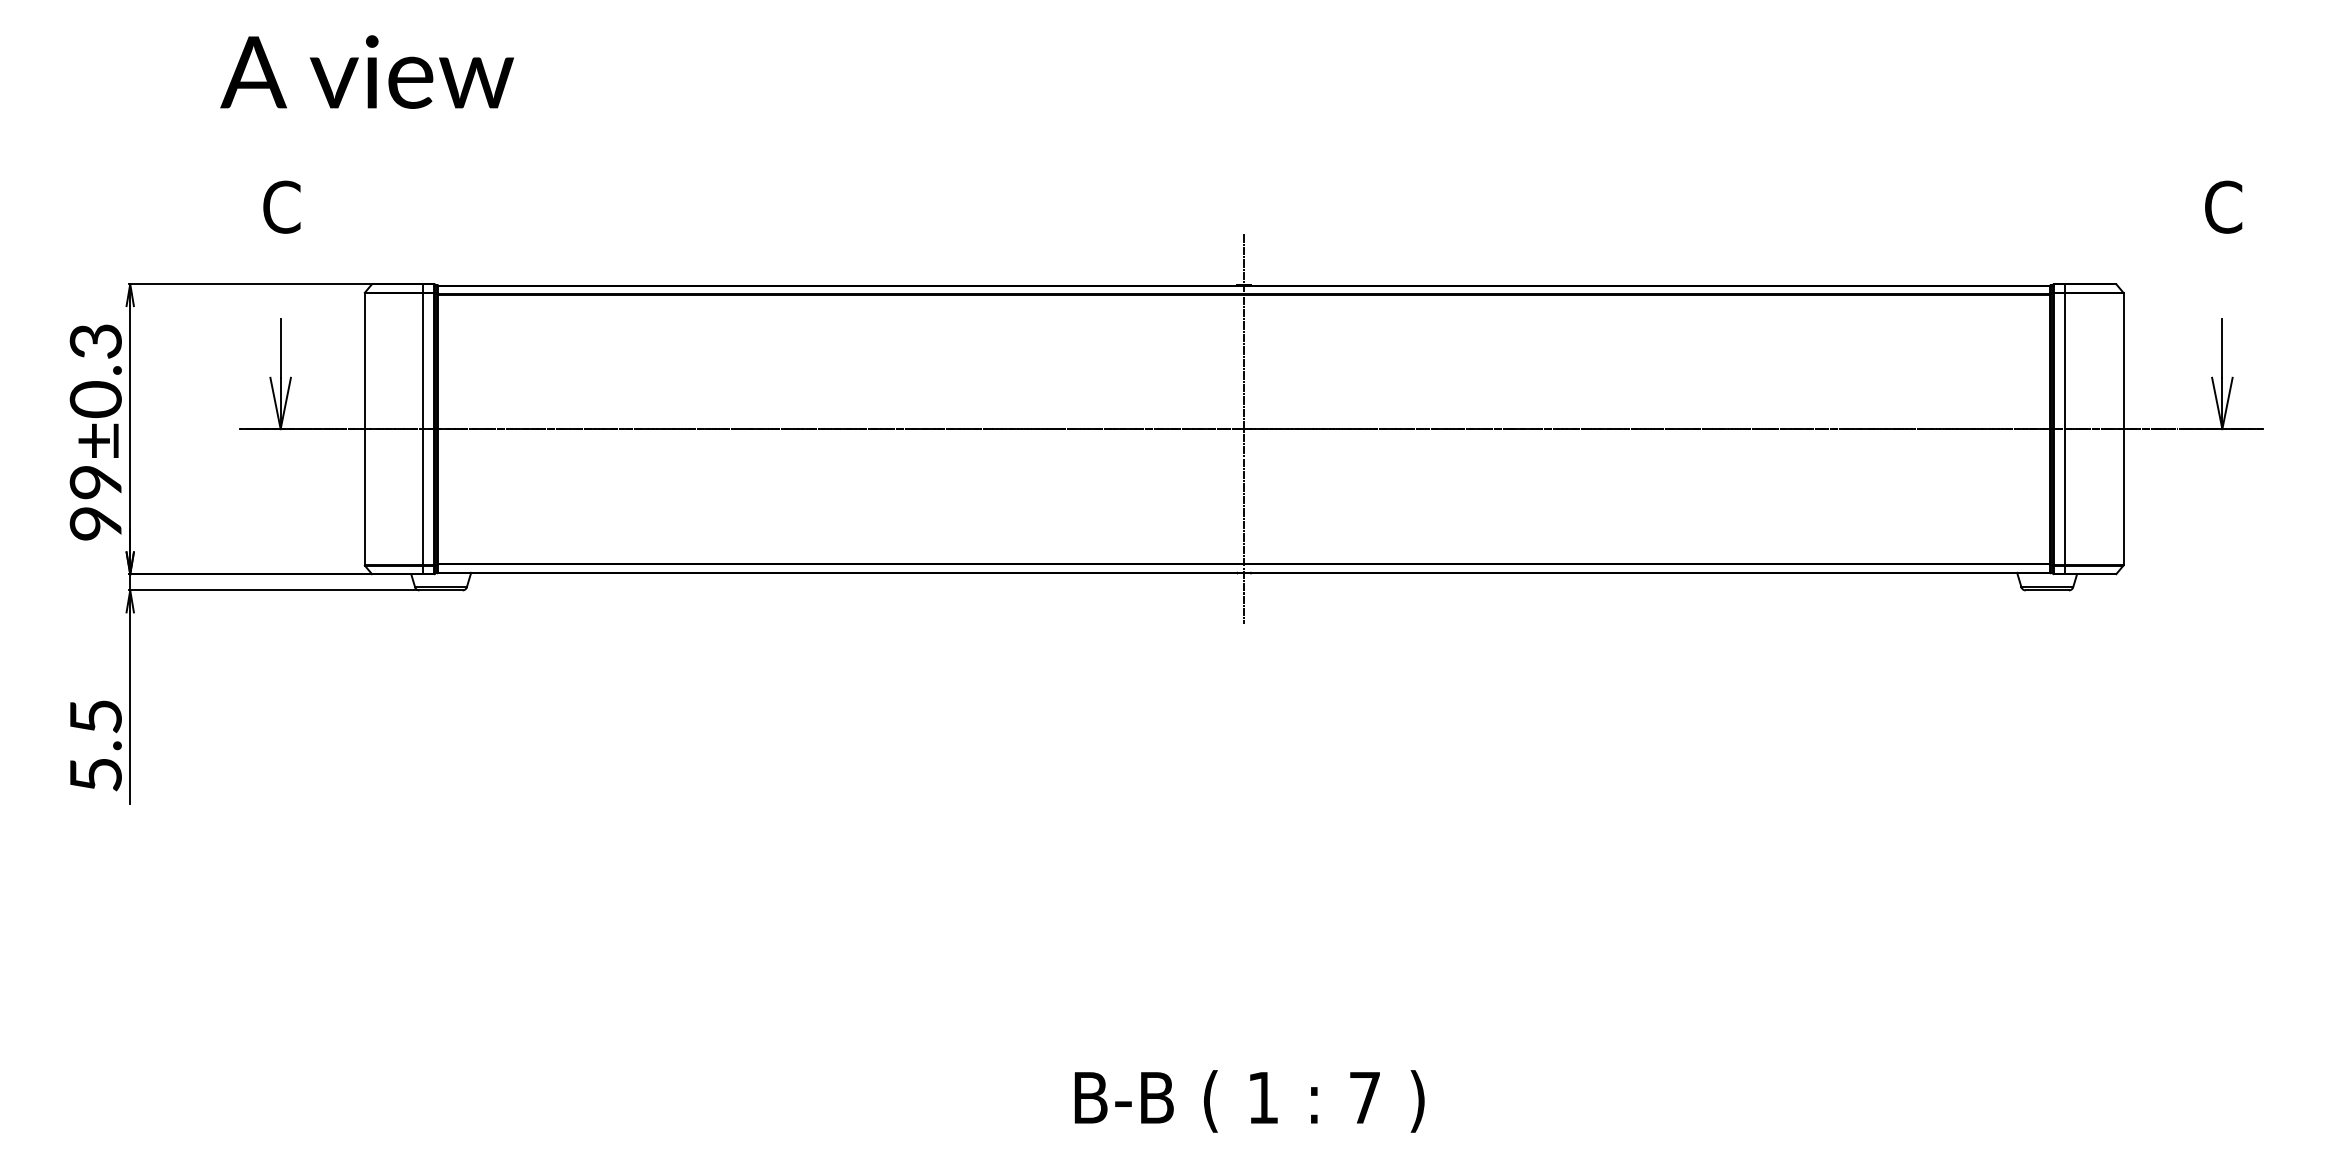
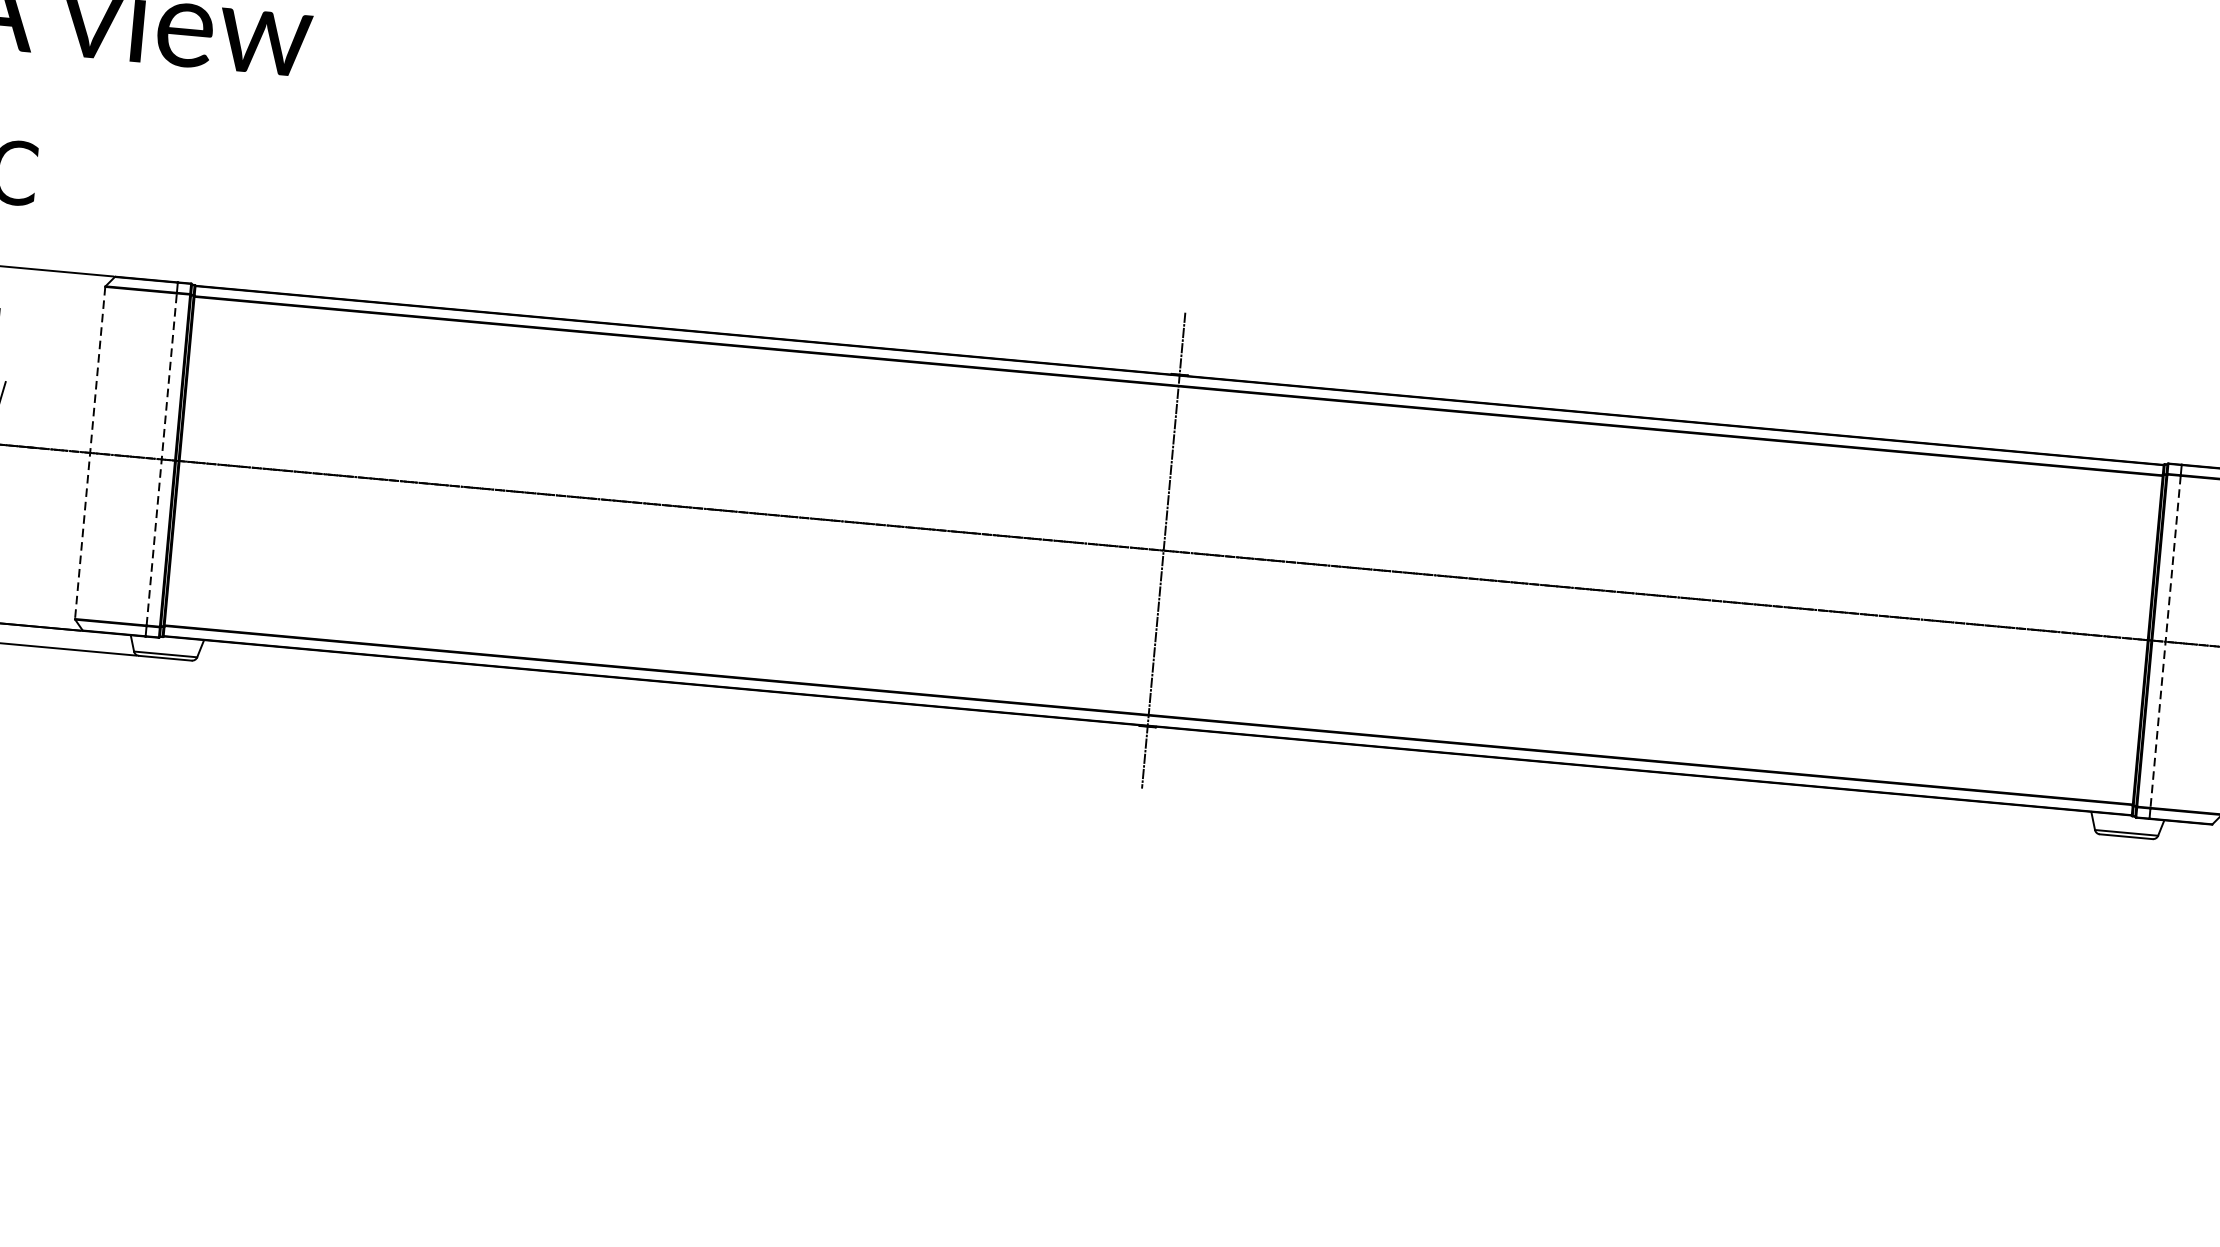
line: (364, 429) -> (89, 453), solid -> dashed
line: (423, 429) -> (161, 459), solid -> dashed
line: (2064, 429) -> (2165, 642), solid -> dashed

